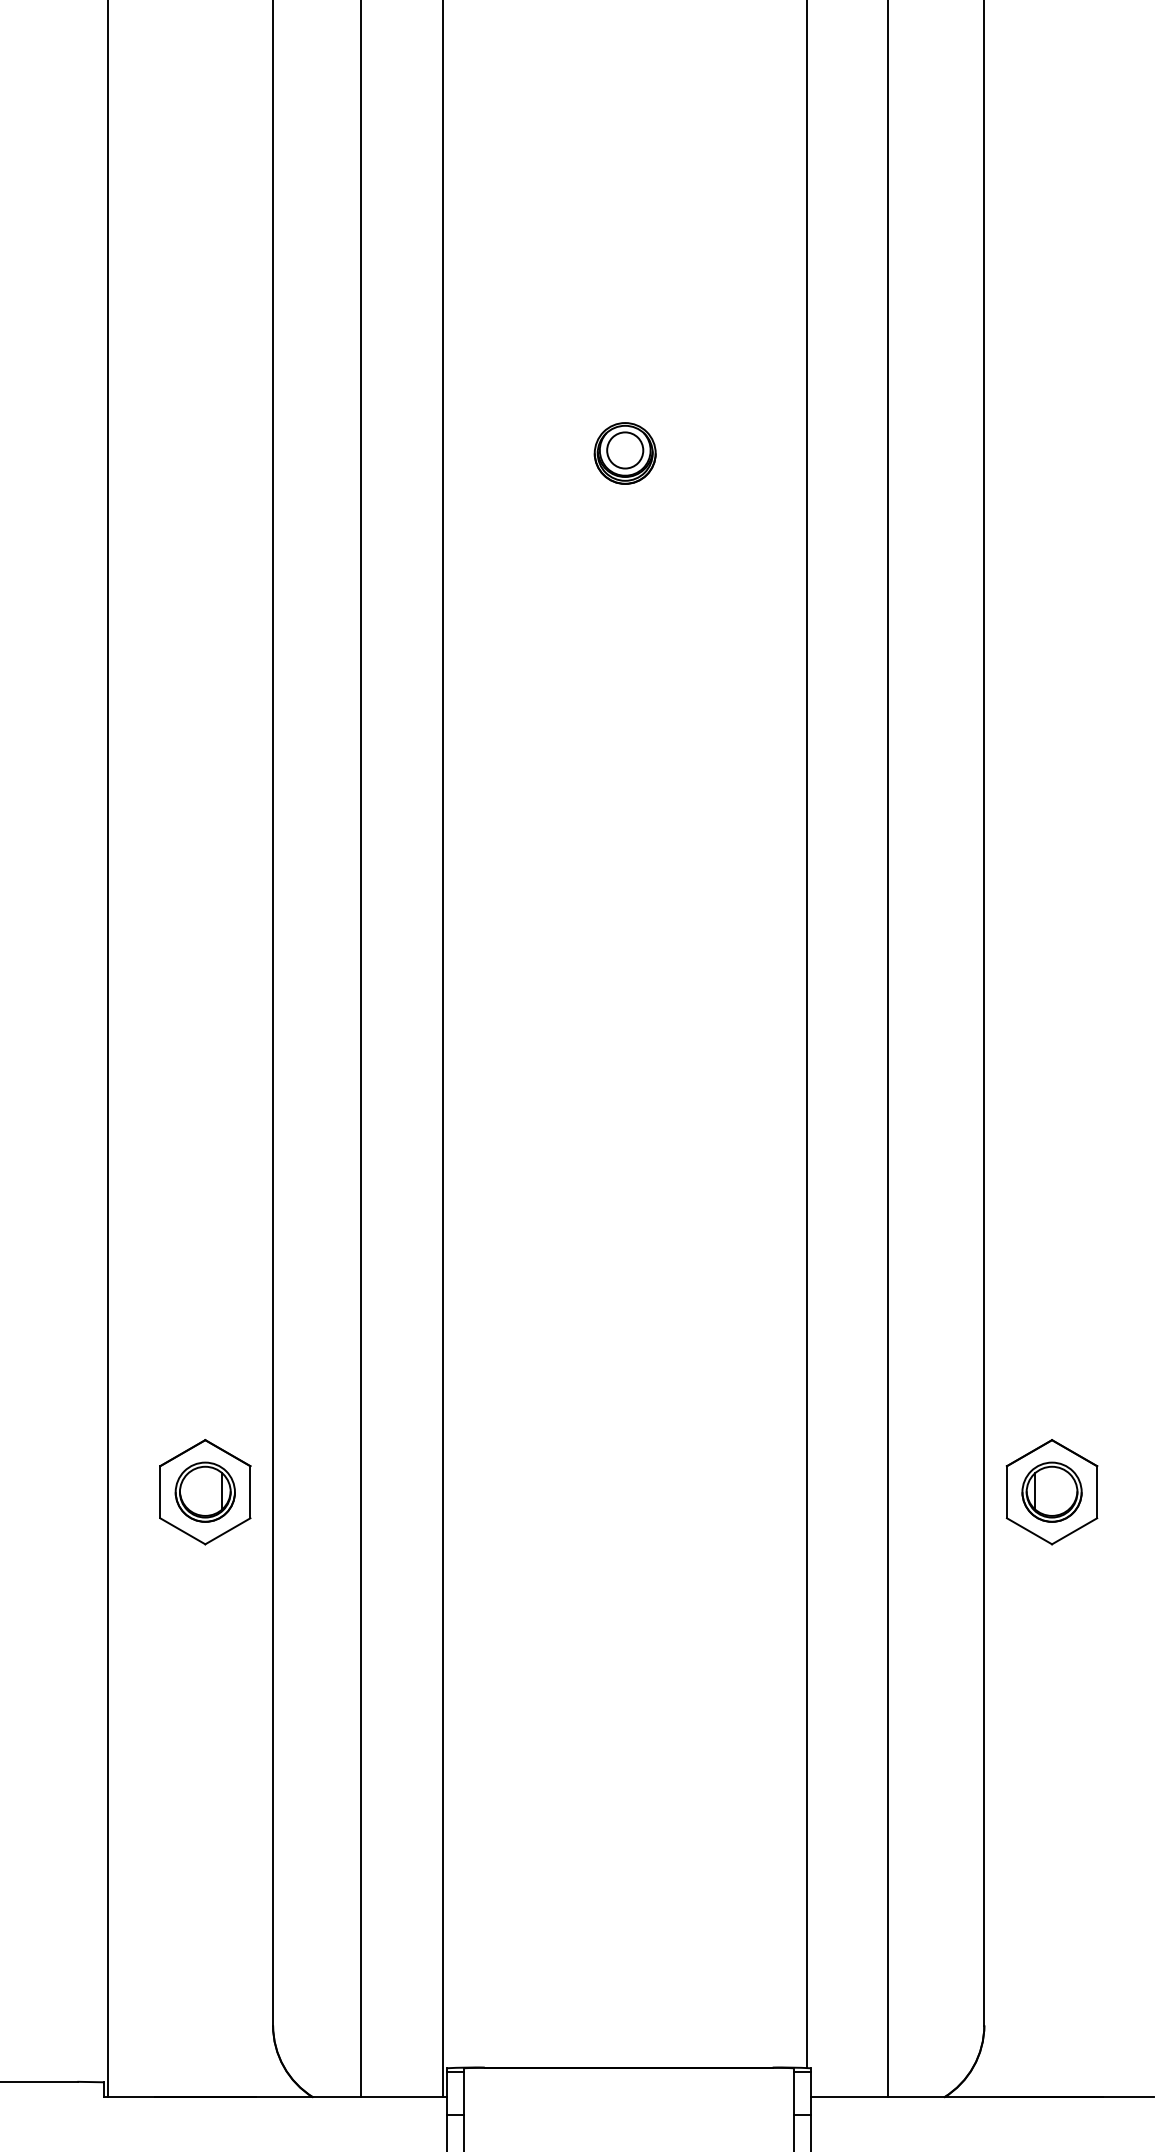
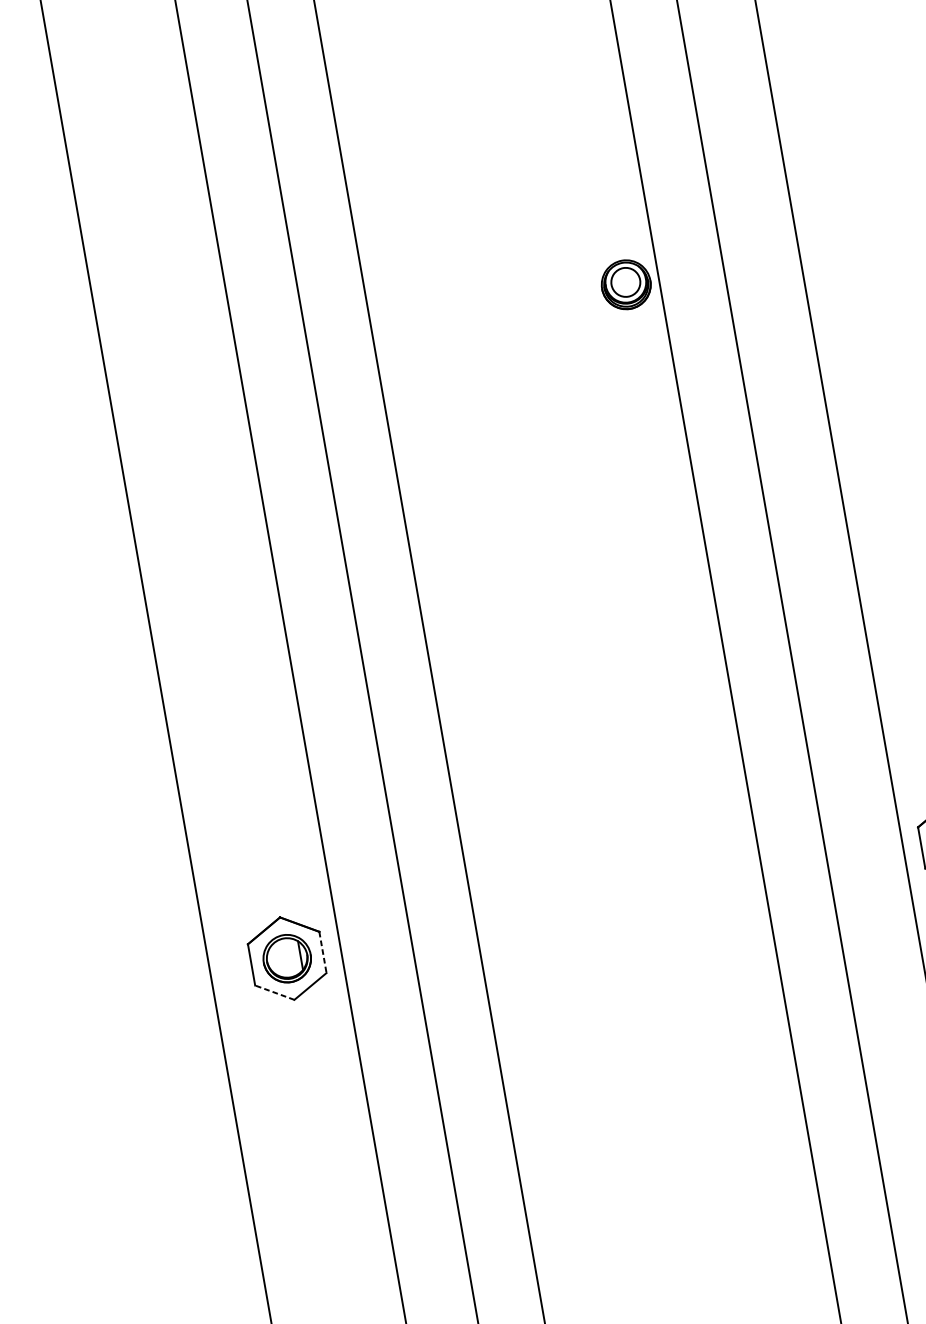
part: (624, 453) -> (625, 284), moved
line: (250, 1492) -> (323, 952), solid -> dashed
line: (182, 1531) -> (274, 992), solid -> dashed

